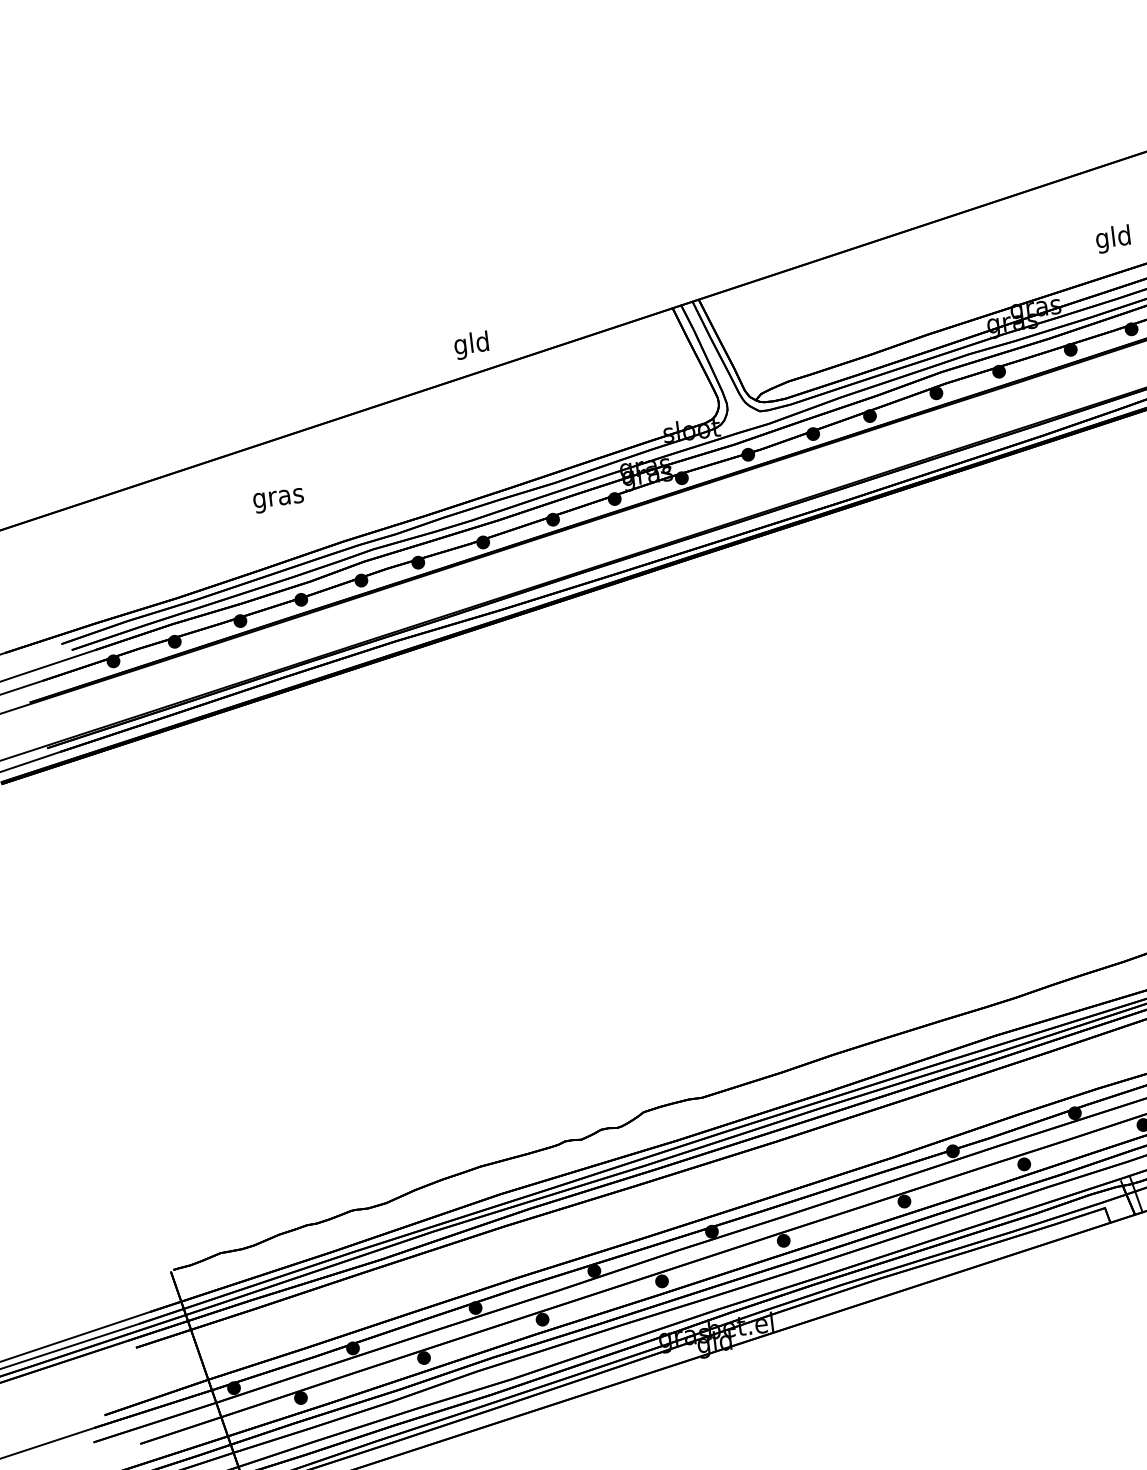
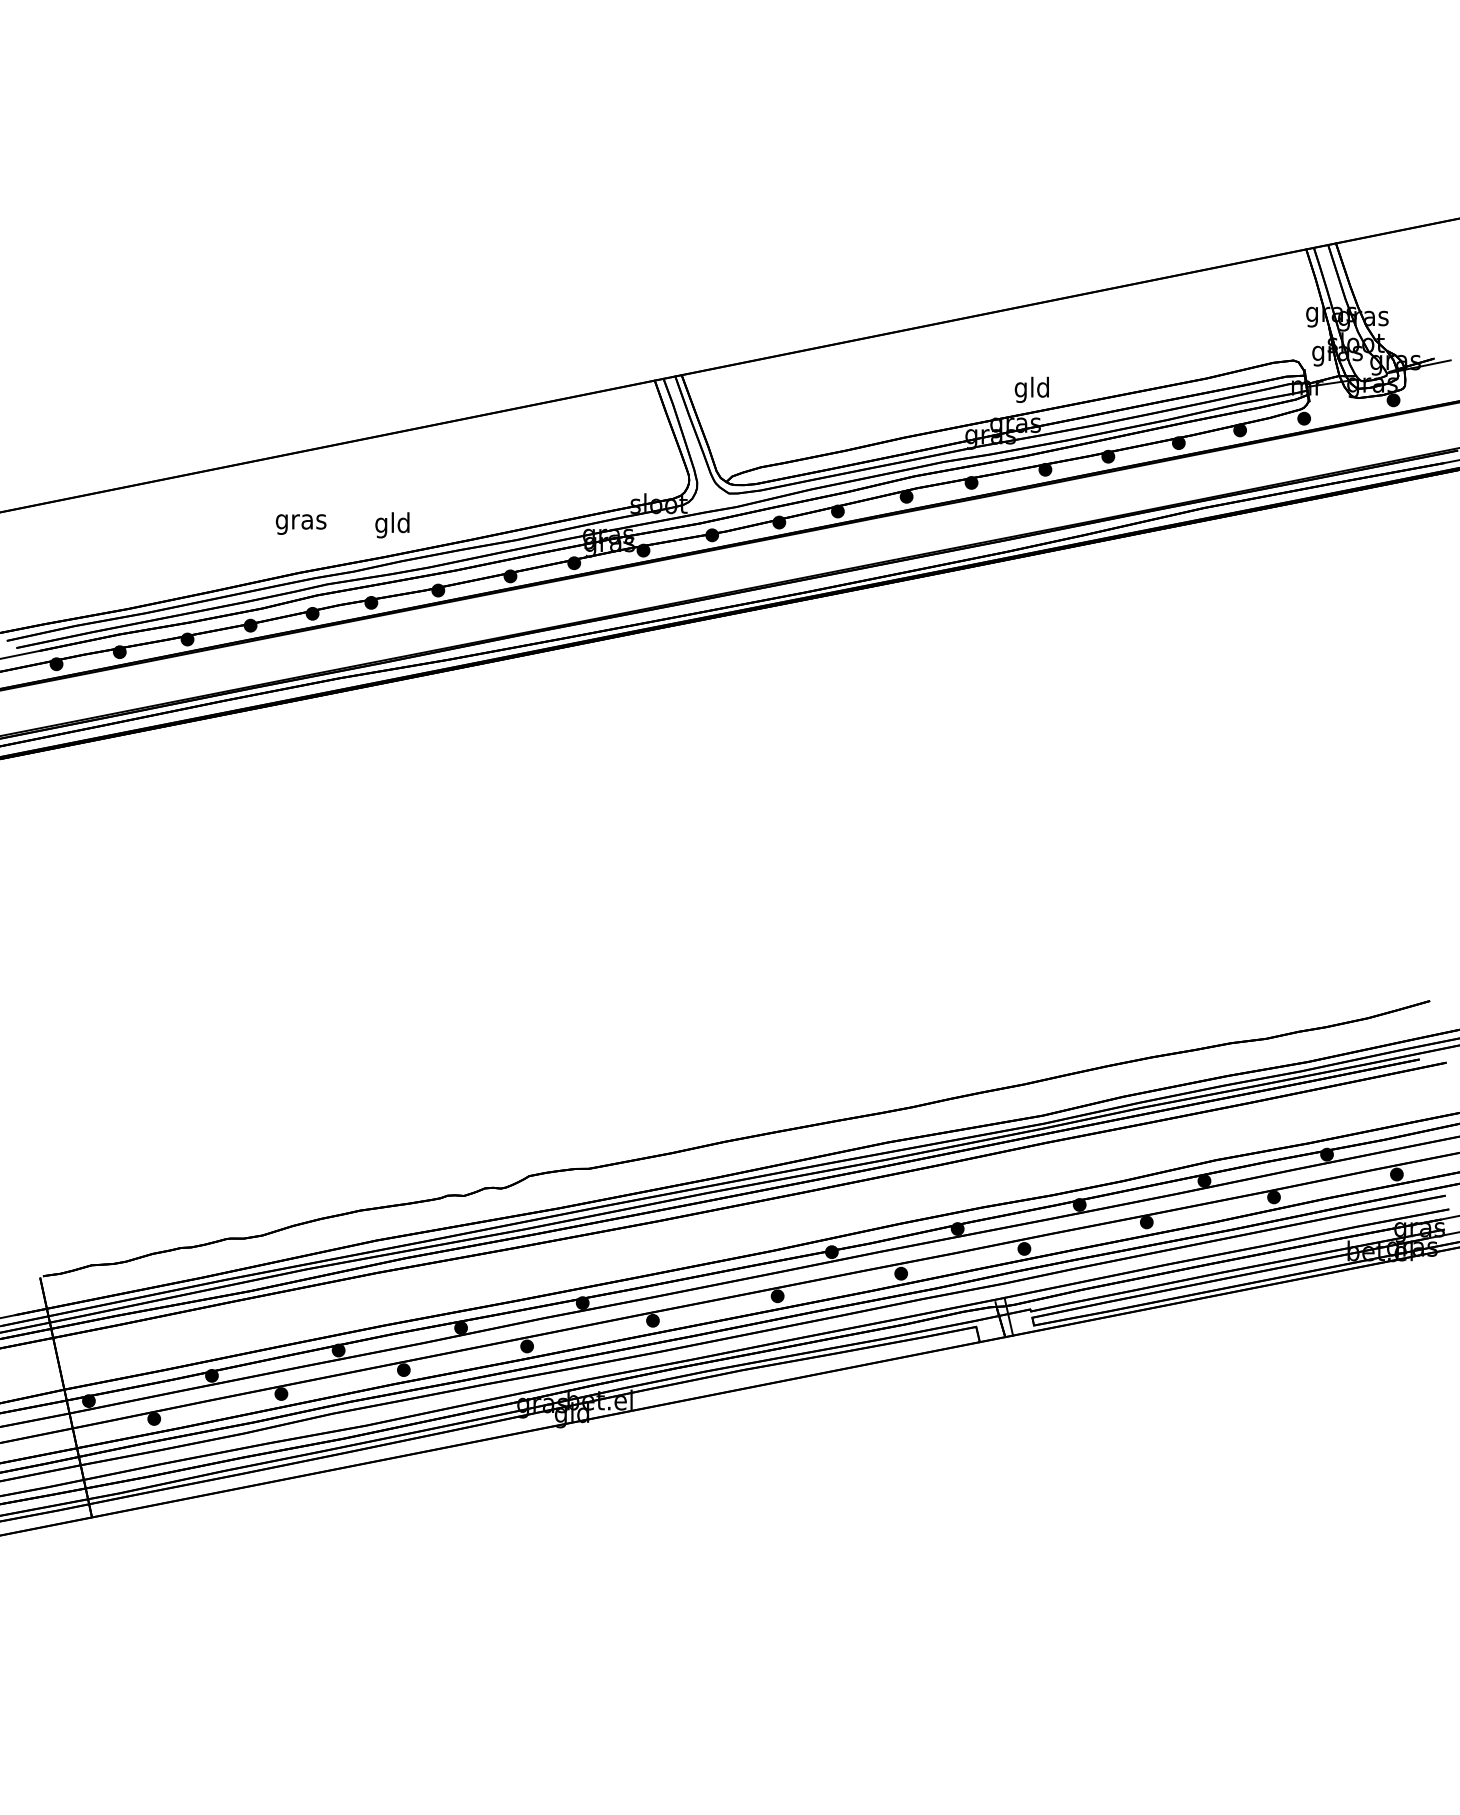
text: (1112, 238) -> (1031, 389), moved
text: (471, 345) -> (392, 525), moved
text: (278, 500) -> (300, 524), moved

